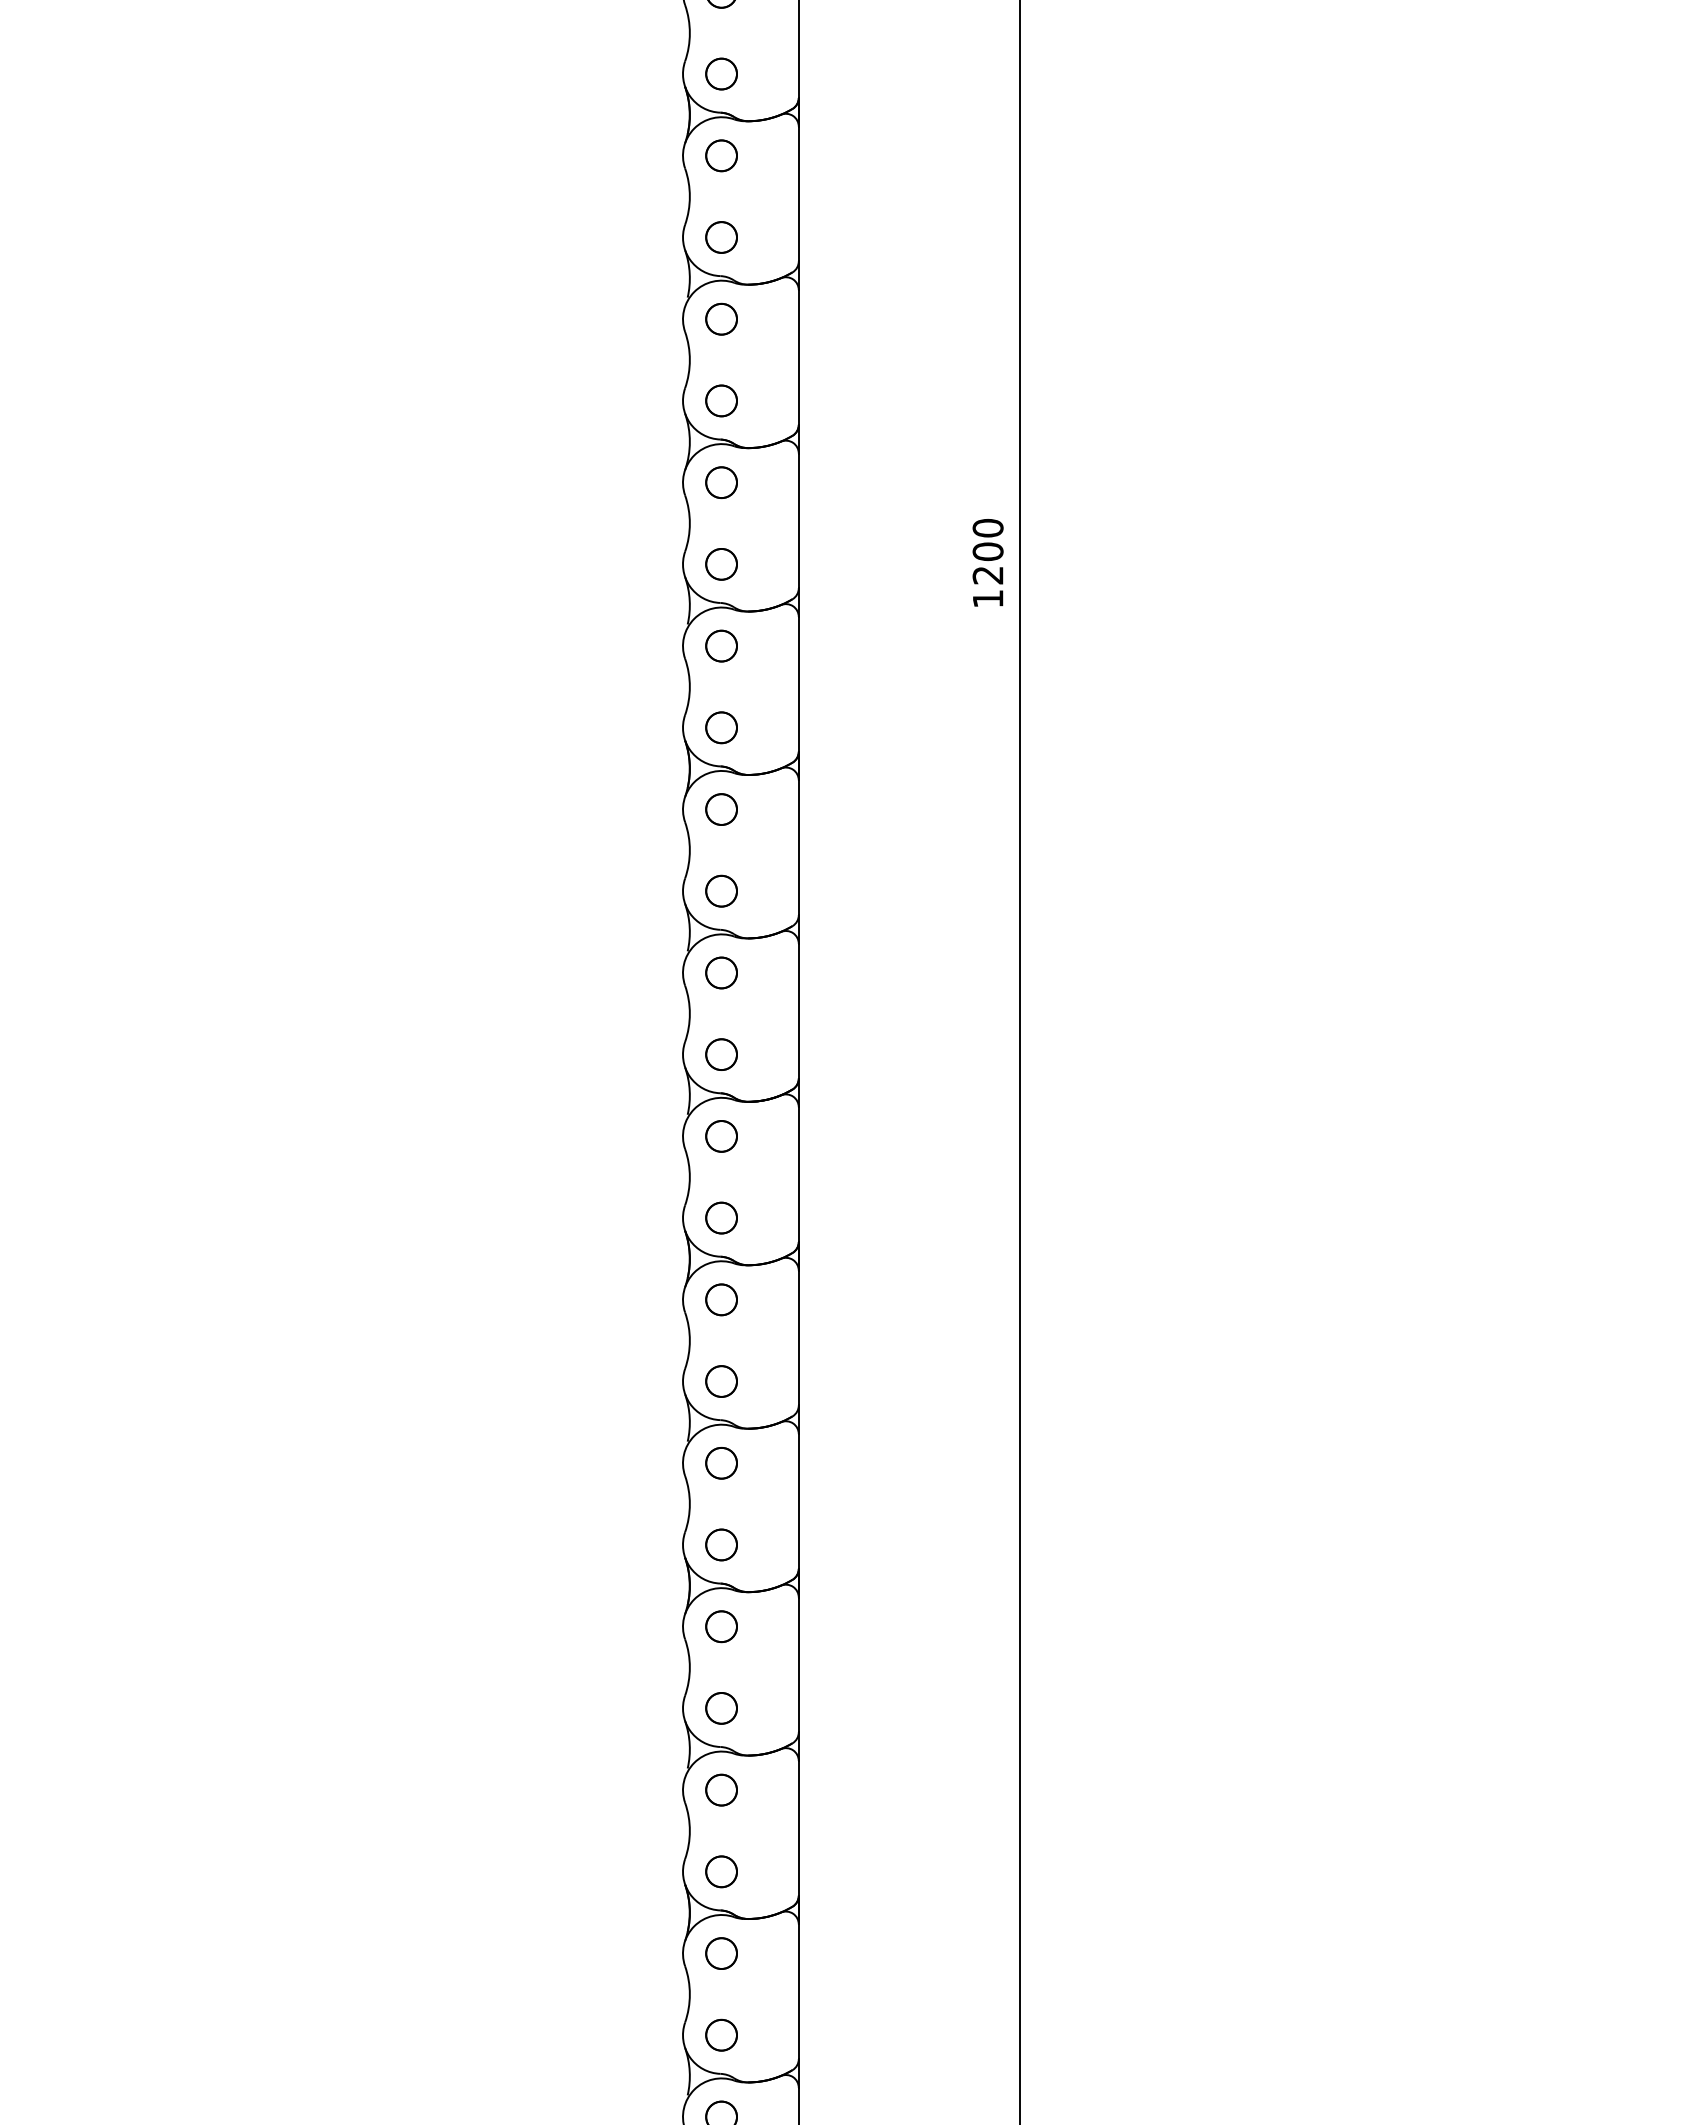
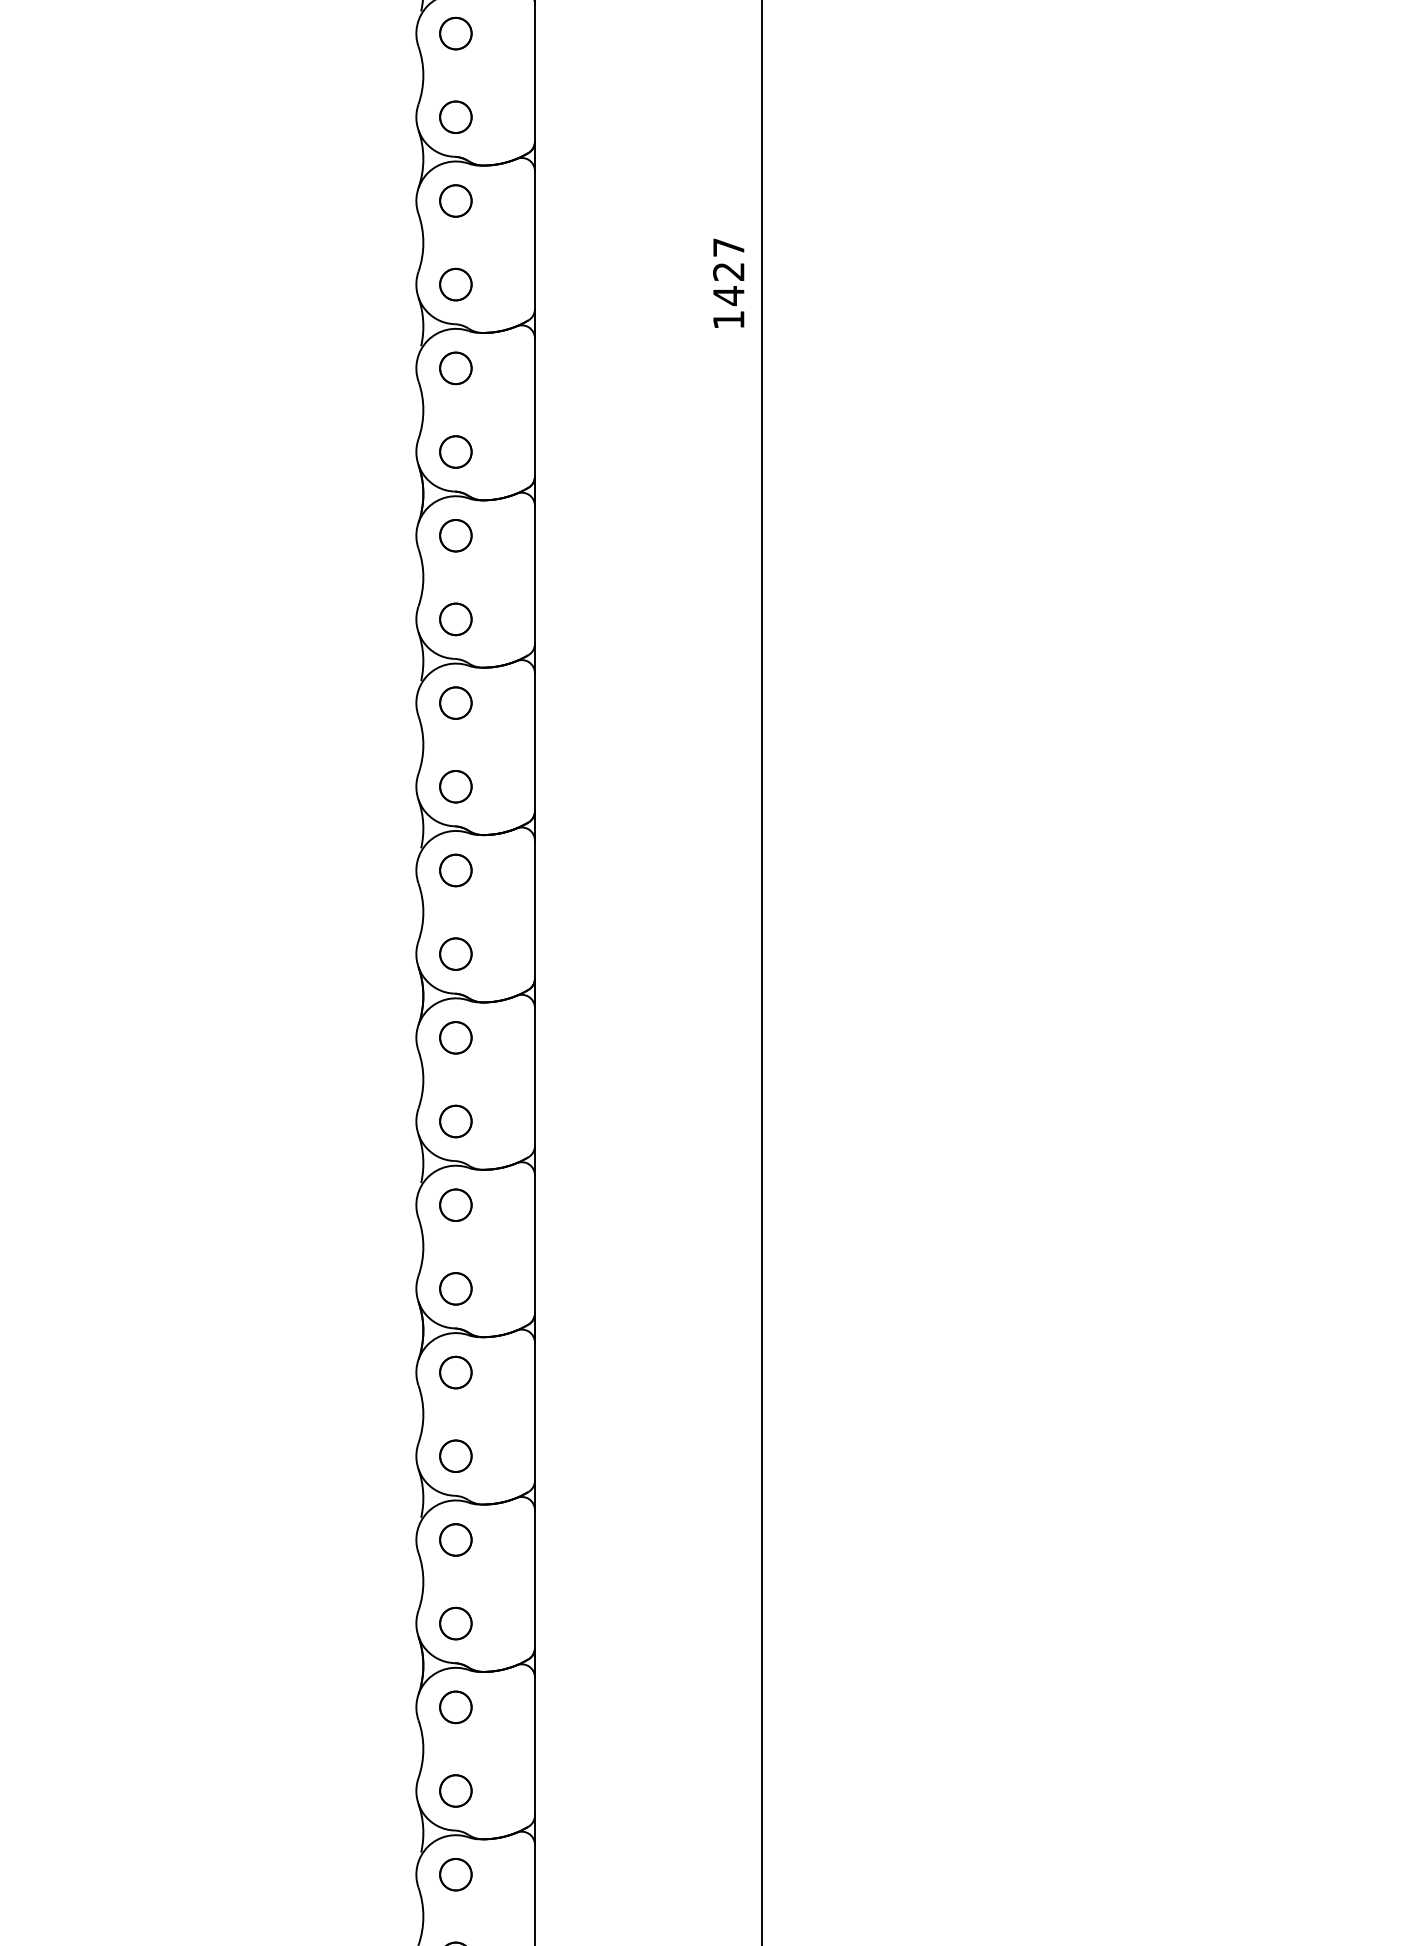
text: (987, 552) -> (728, 272), 1200 -> 1427

